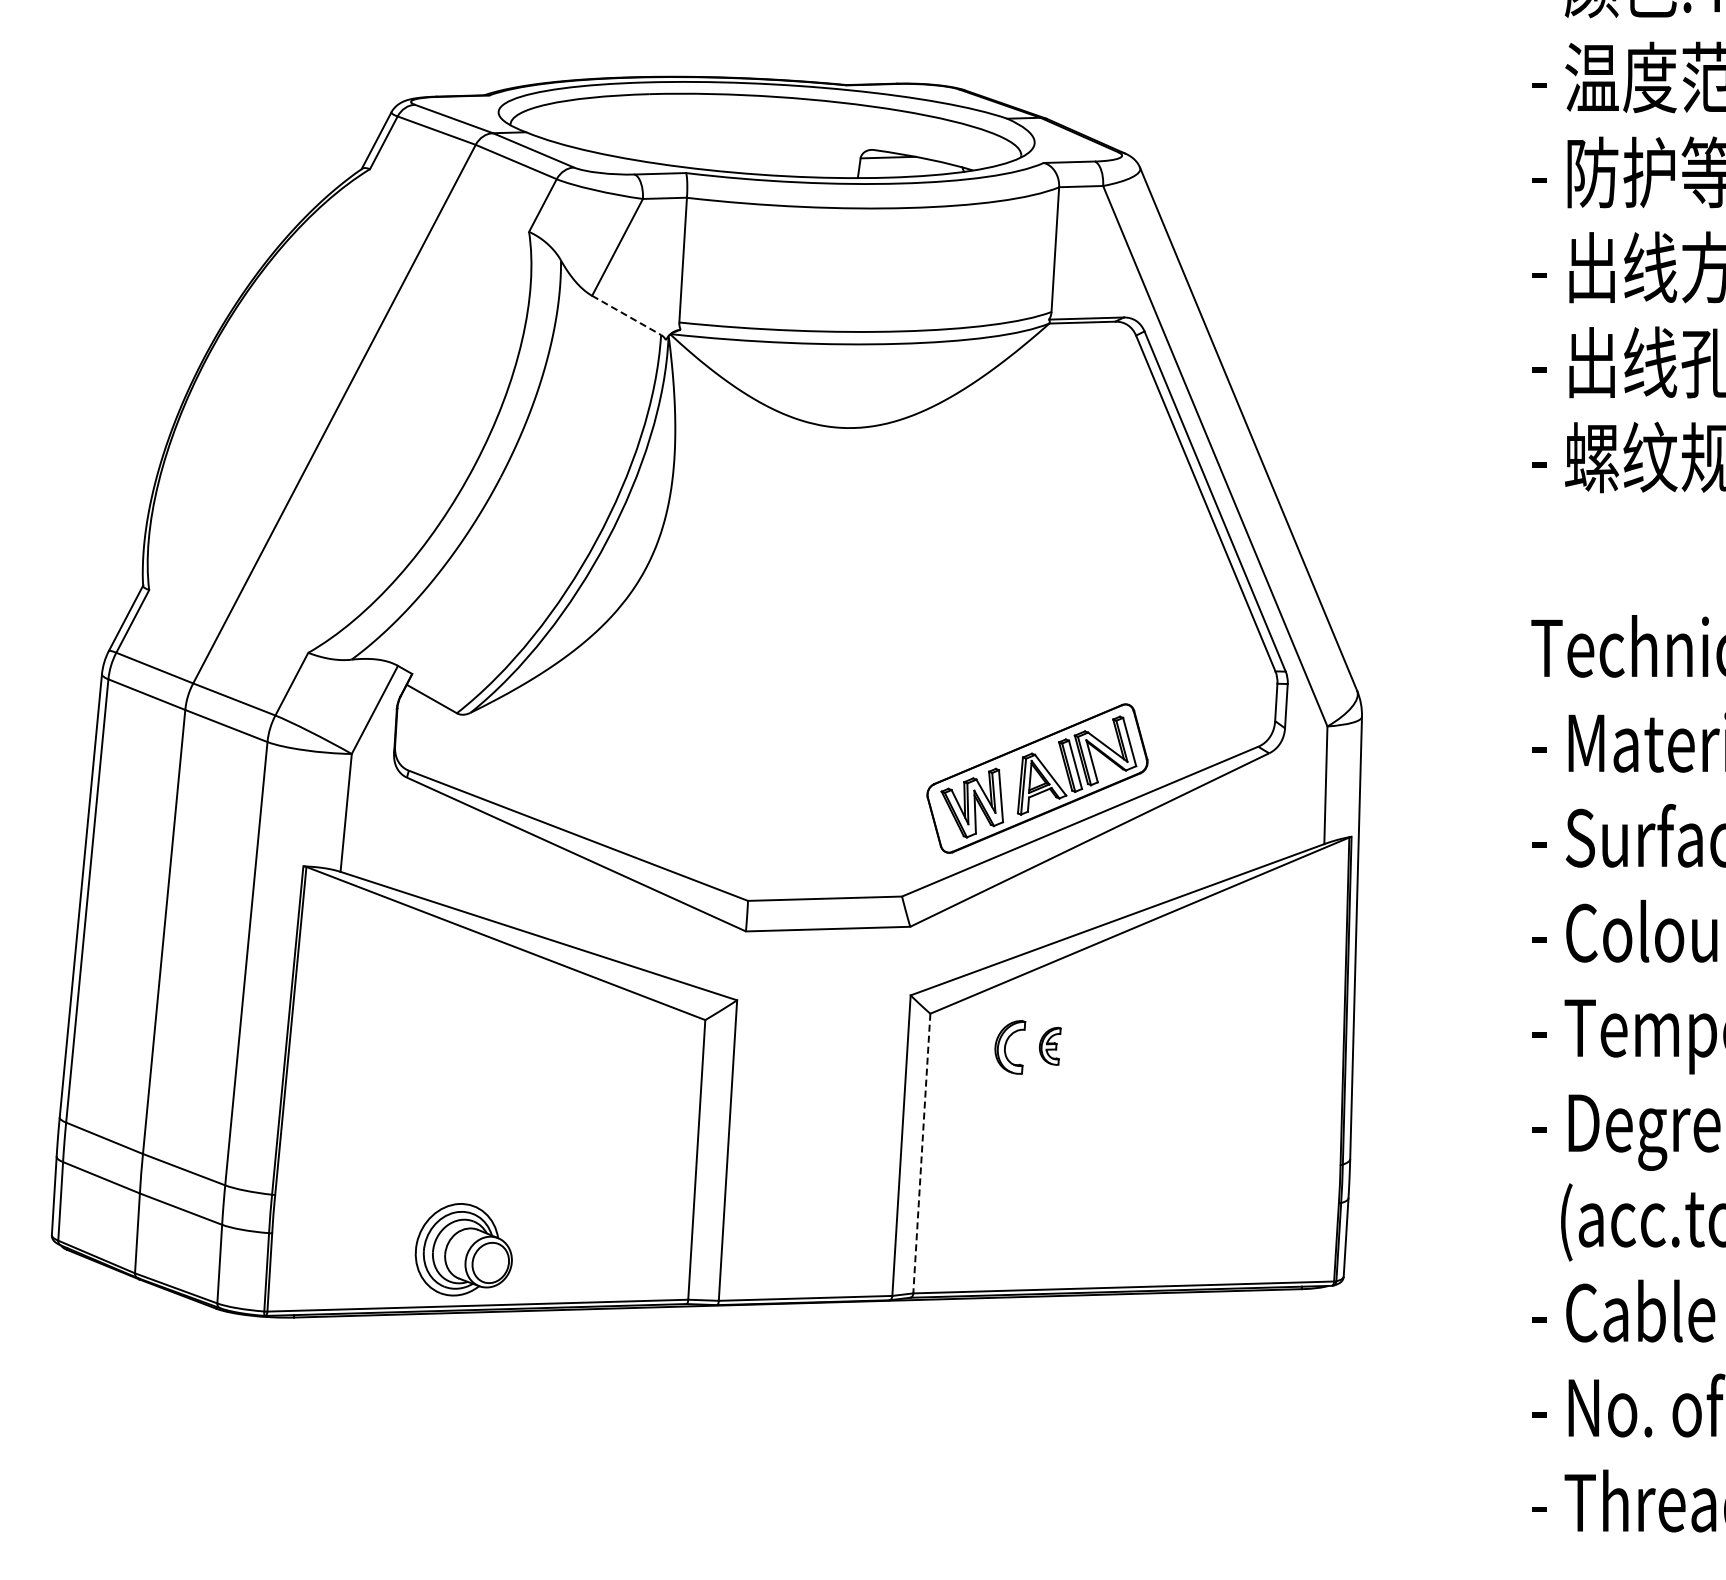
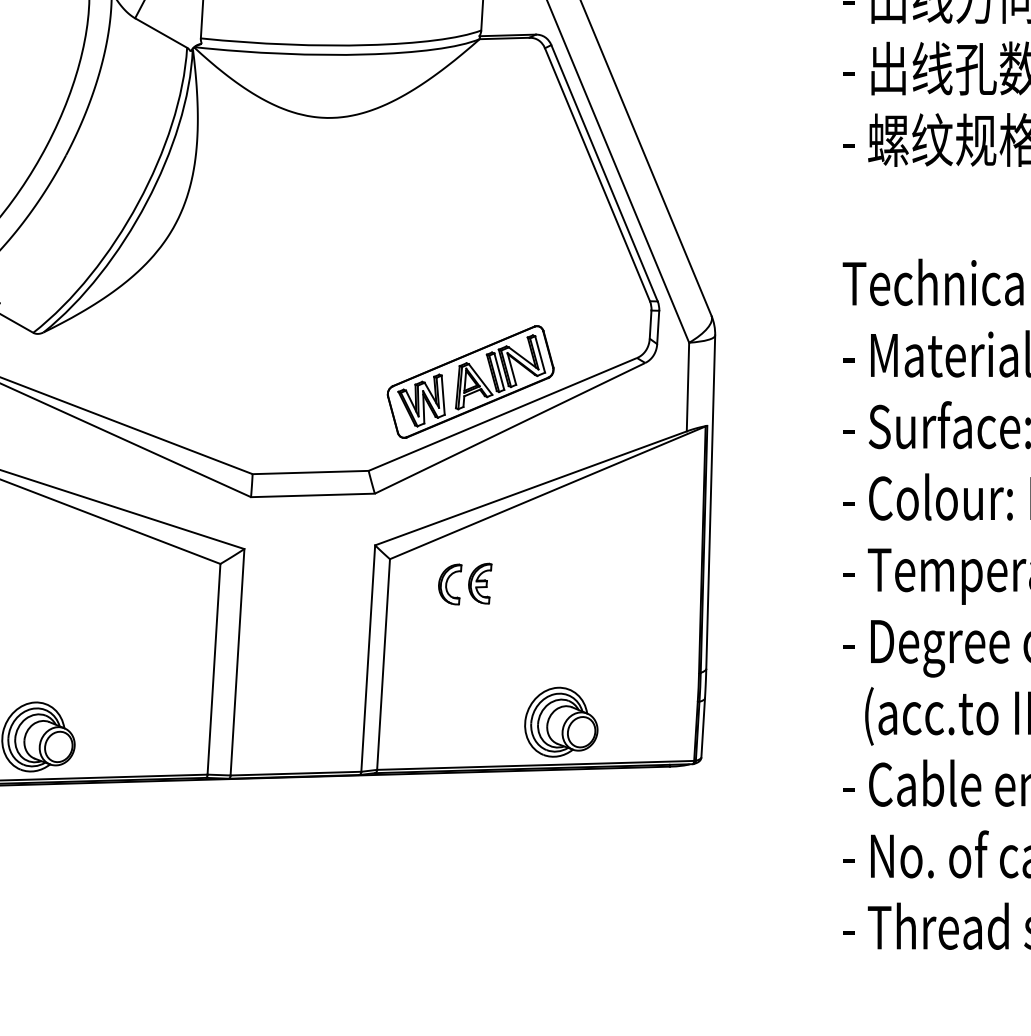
line: (626, 315) -> (161, 33), dashed -> solid
part: (1050, 1046) -> (480, 583), size x1.43
line: (921, 1154) -> (383, 665), dashed -> solid
part: (1157, 1229) -> (561, 721), added

